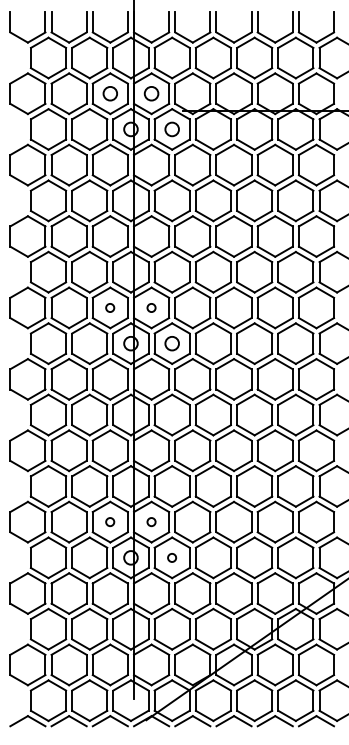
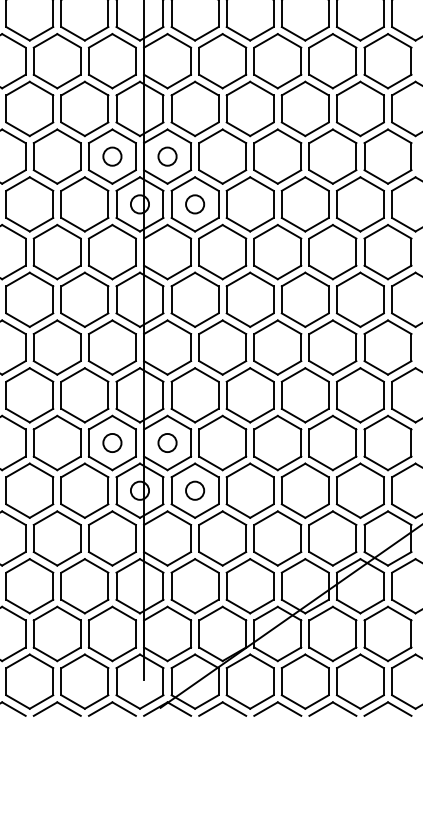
circle: (109, 307) -> (111, 156), size x1.67
circle: (151, 307) -> (167, 156), size x1.67
circle: (109, 521) -> (111, 442), size x1.67
circle: (151, 521) -> (167, 442), size x1.67
circle: (171, 557) -> (194, 490), size x1.67

